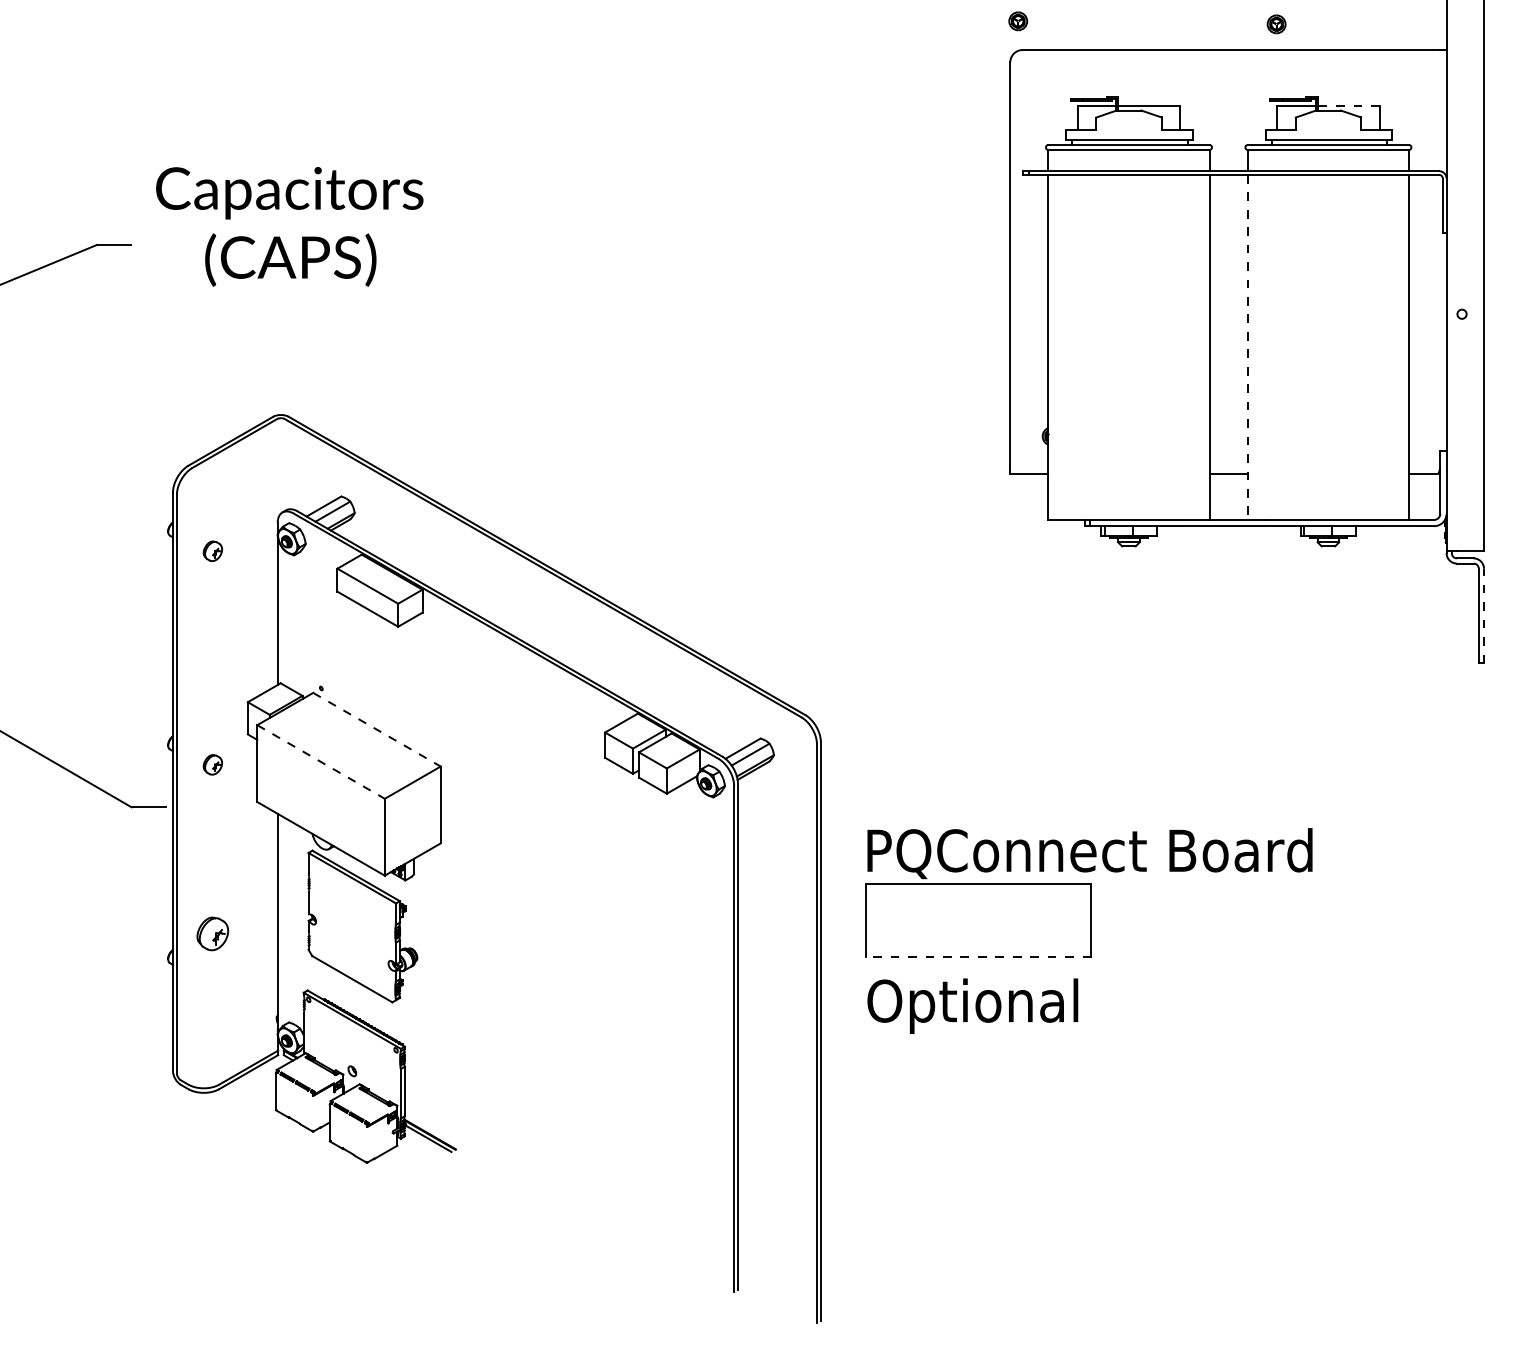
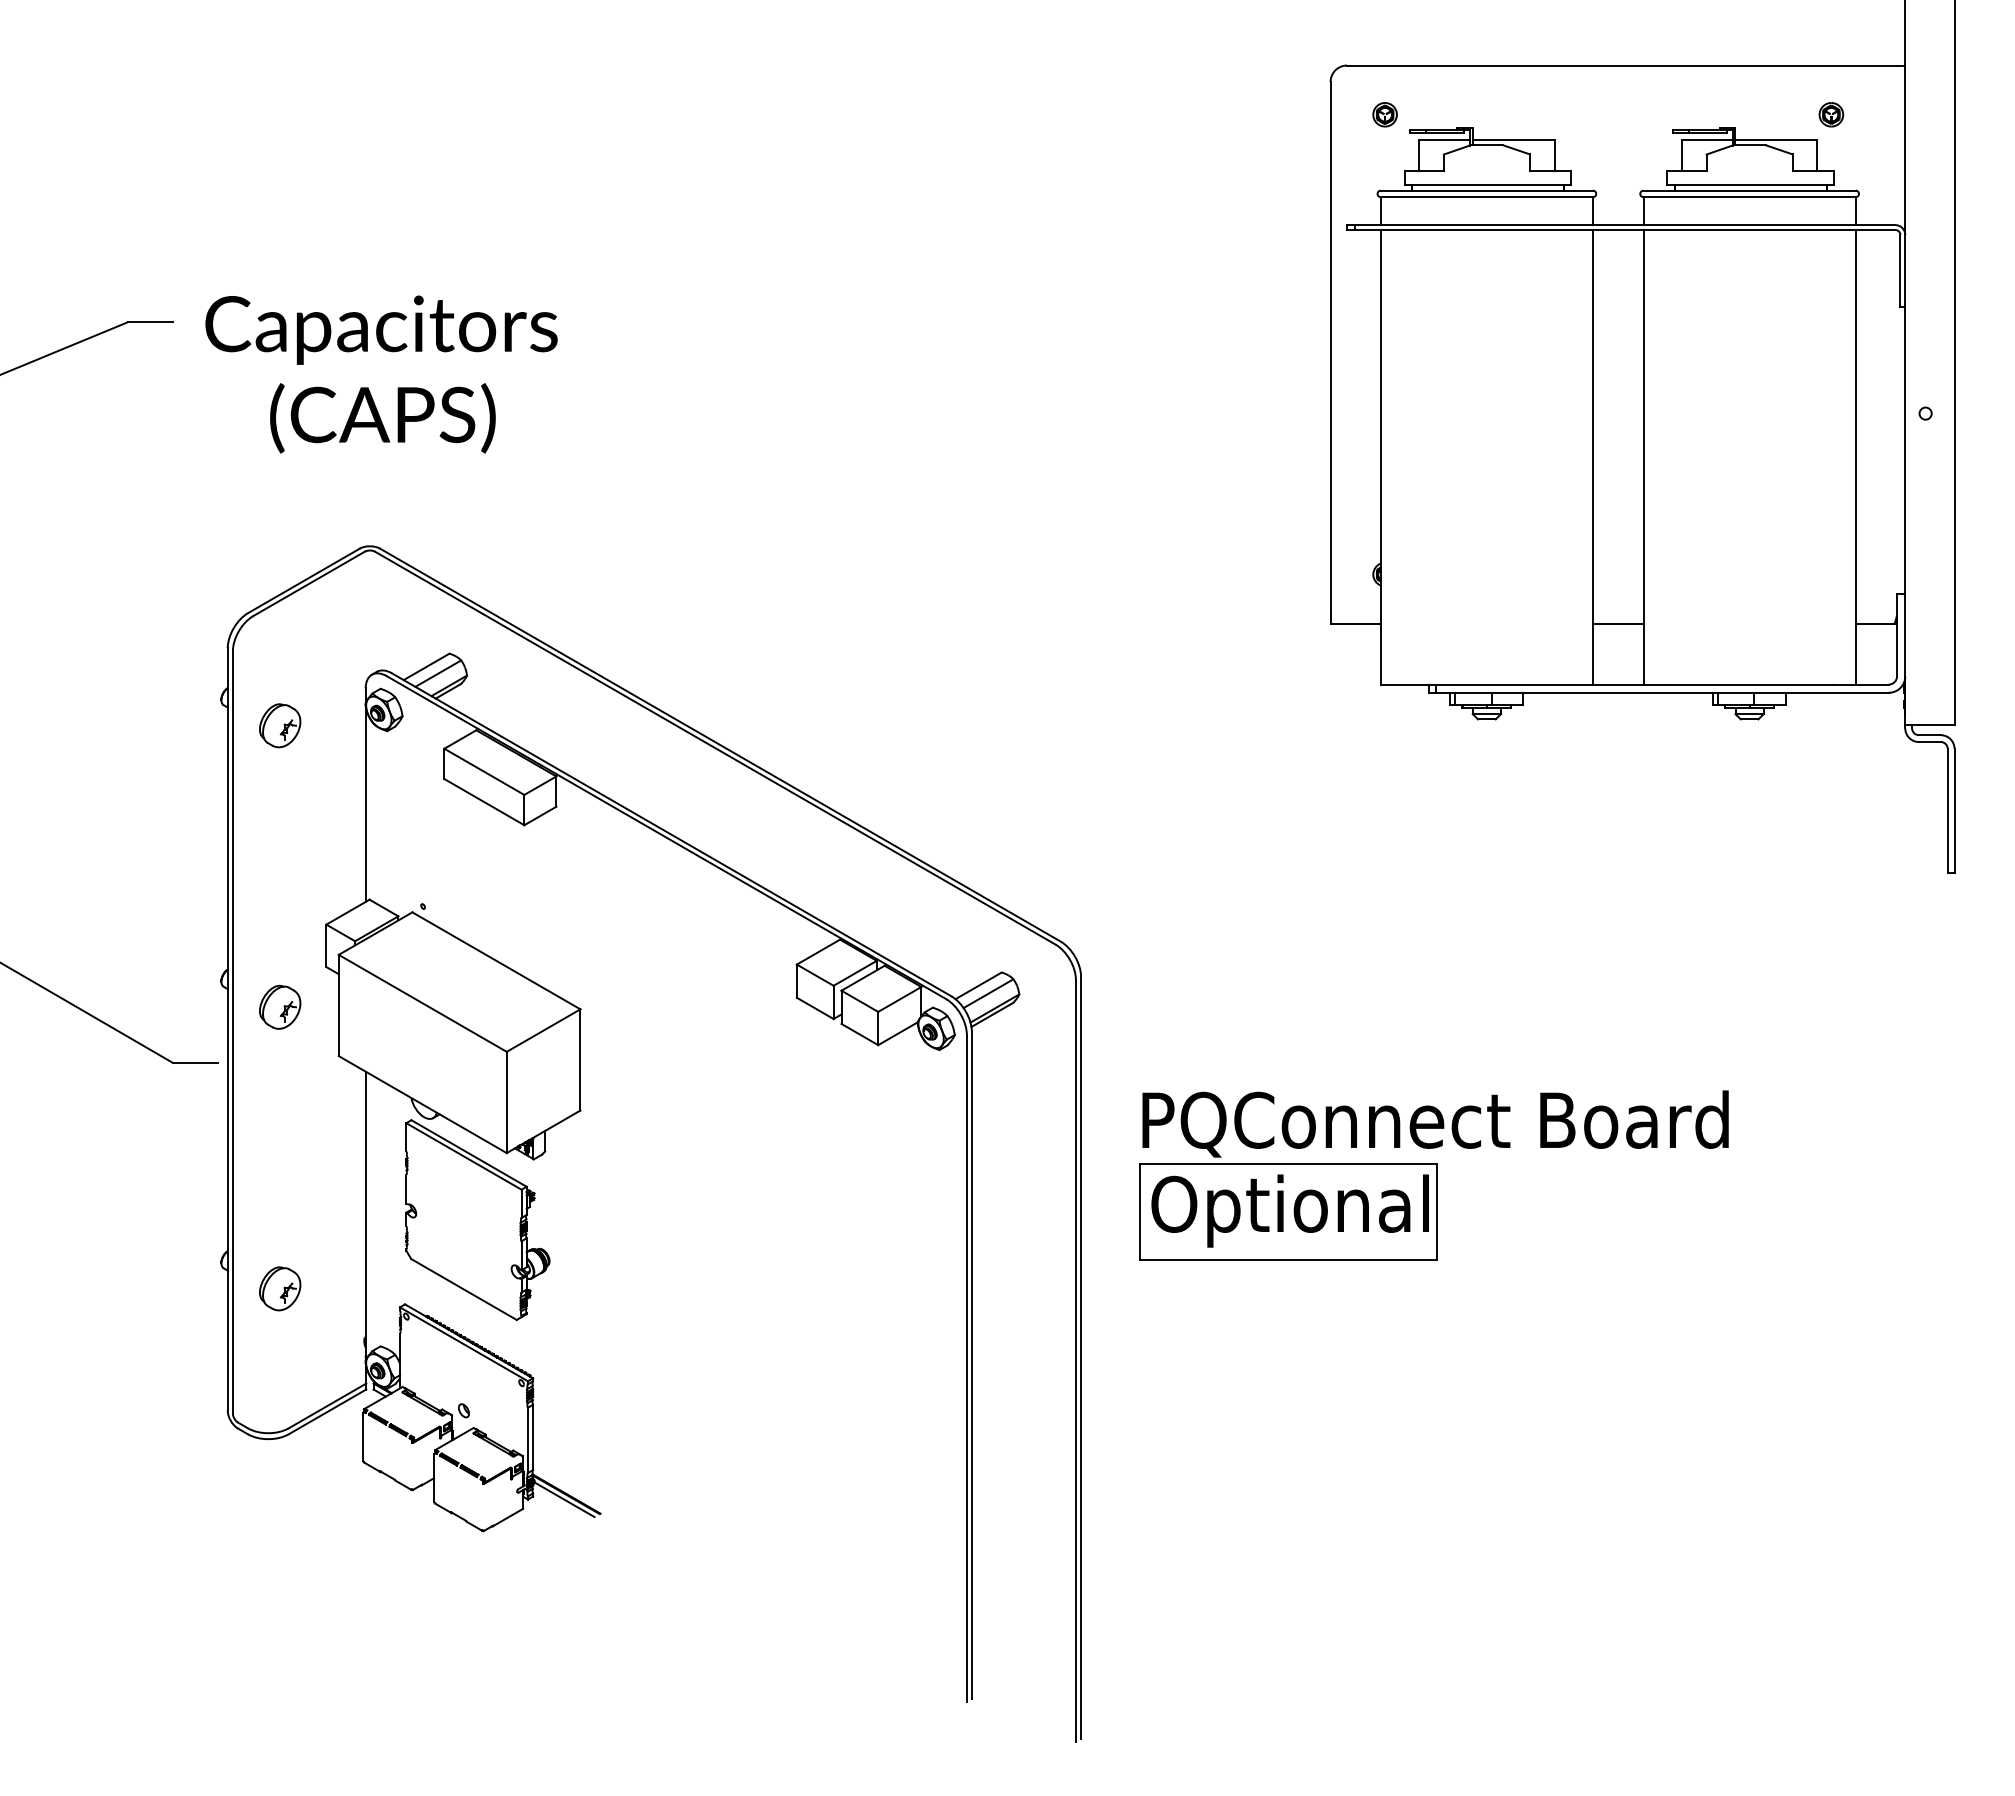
part: (1017, 21) -> (1384, 114), moved
part: (1276, 24) -> (1831, 114), moved
line: (1348, 106) -> (1776, 139), dashed -> solid
text: (289, 226) -> (381, 374), moved
line: (1247, 347) -> (1643, 457), dashed -> solid
part: (213, 551) -> (280, 725), size x1.67
line: (1483, 615) -> (1954, 810), dashed -> solid
line: (377, 729) -> (496, 960), dashed -> solid
line: (320, 762) -> (422, 1003), dashed -> solid
part: (213, 764) -> (280, 1006), size x1.67
part: (213, 933) -> (280, 1288), moved
line: (978, 956) -> (1288, 1259), dashed -> solid
text: (972, 1005) -> (1289, 1210), moved

